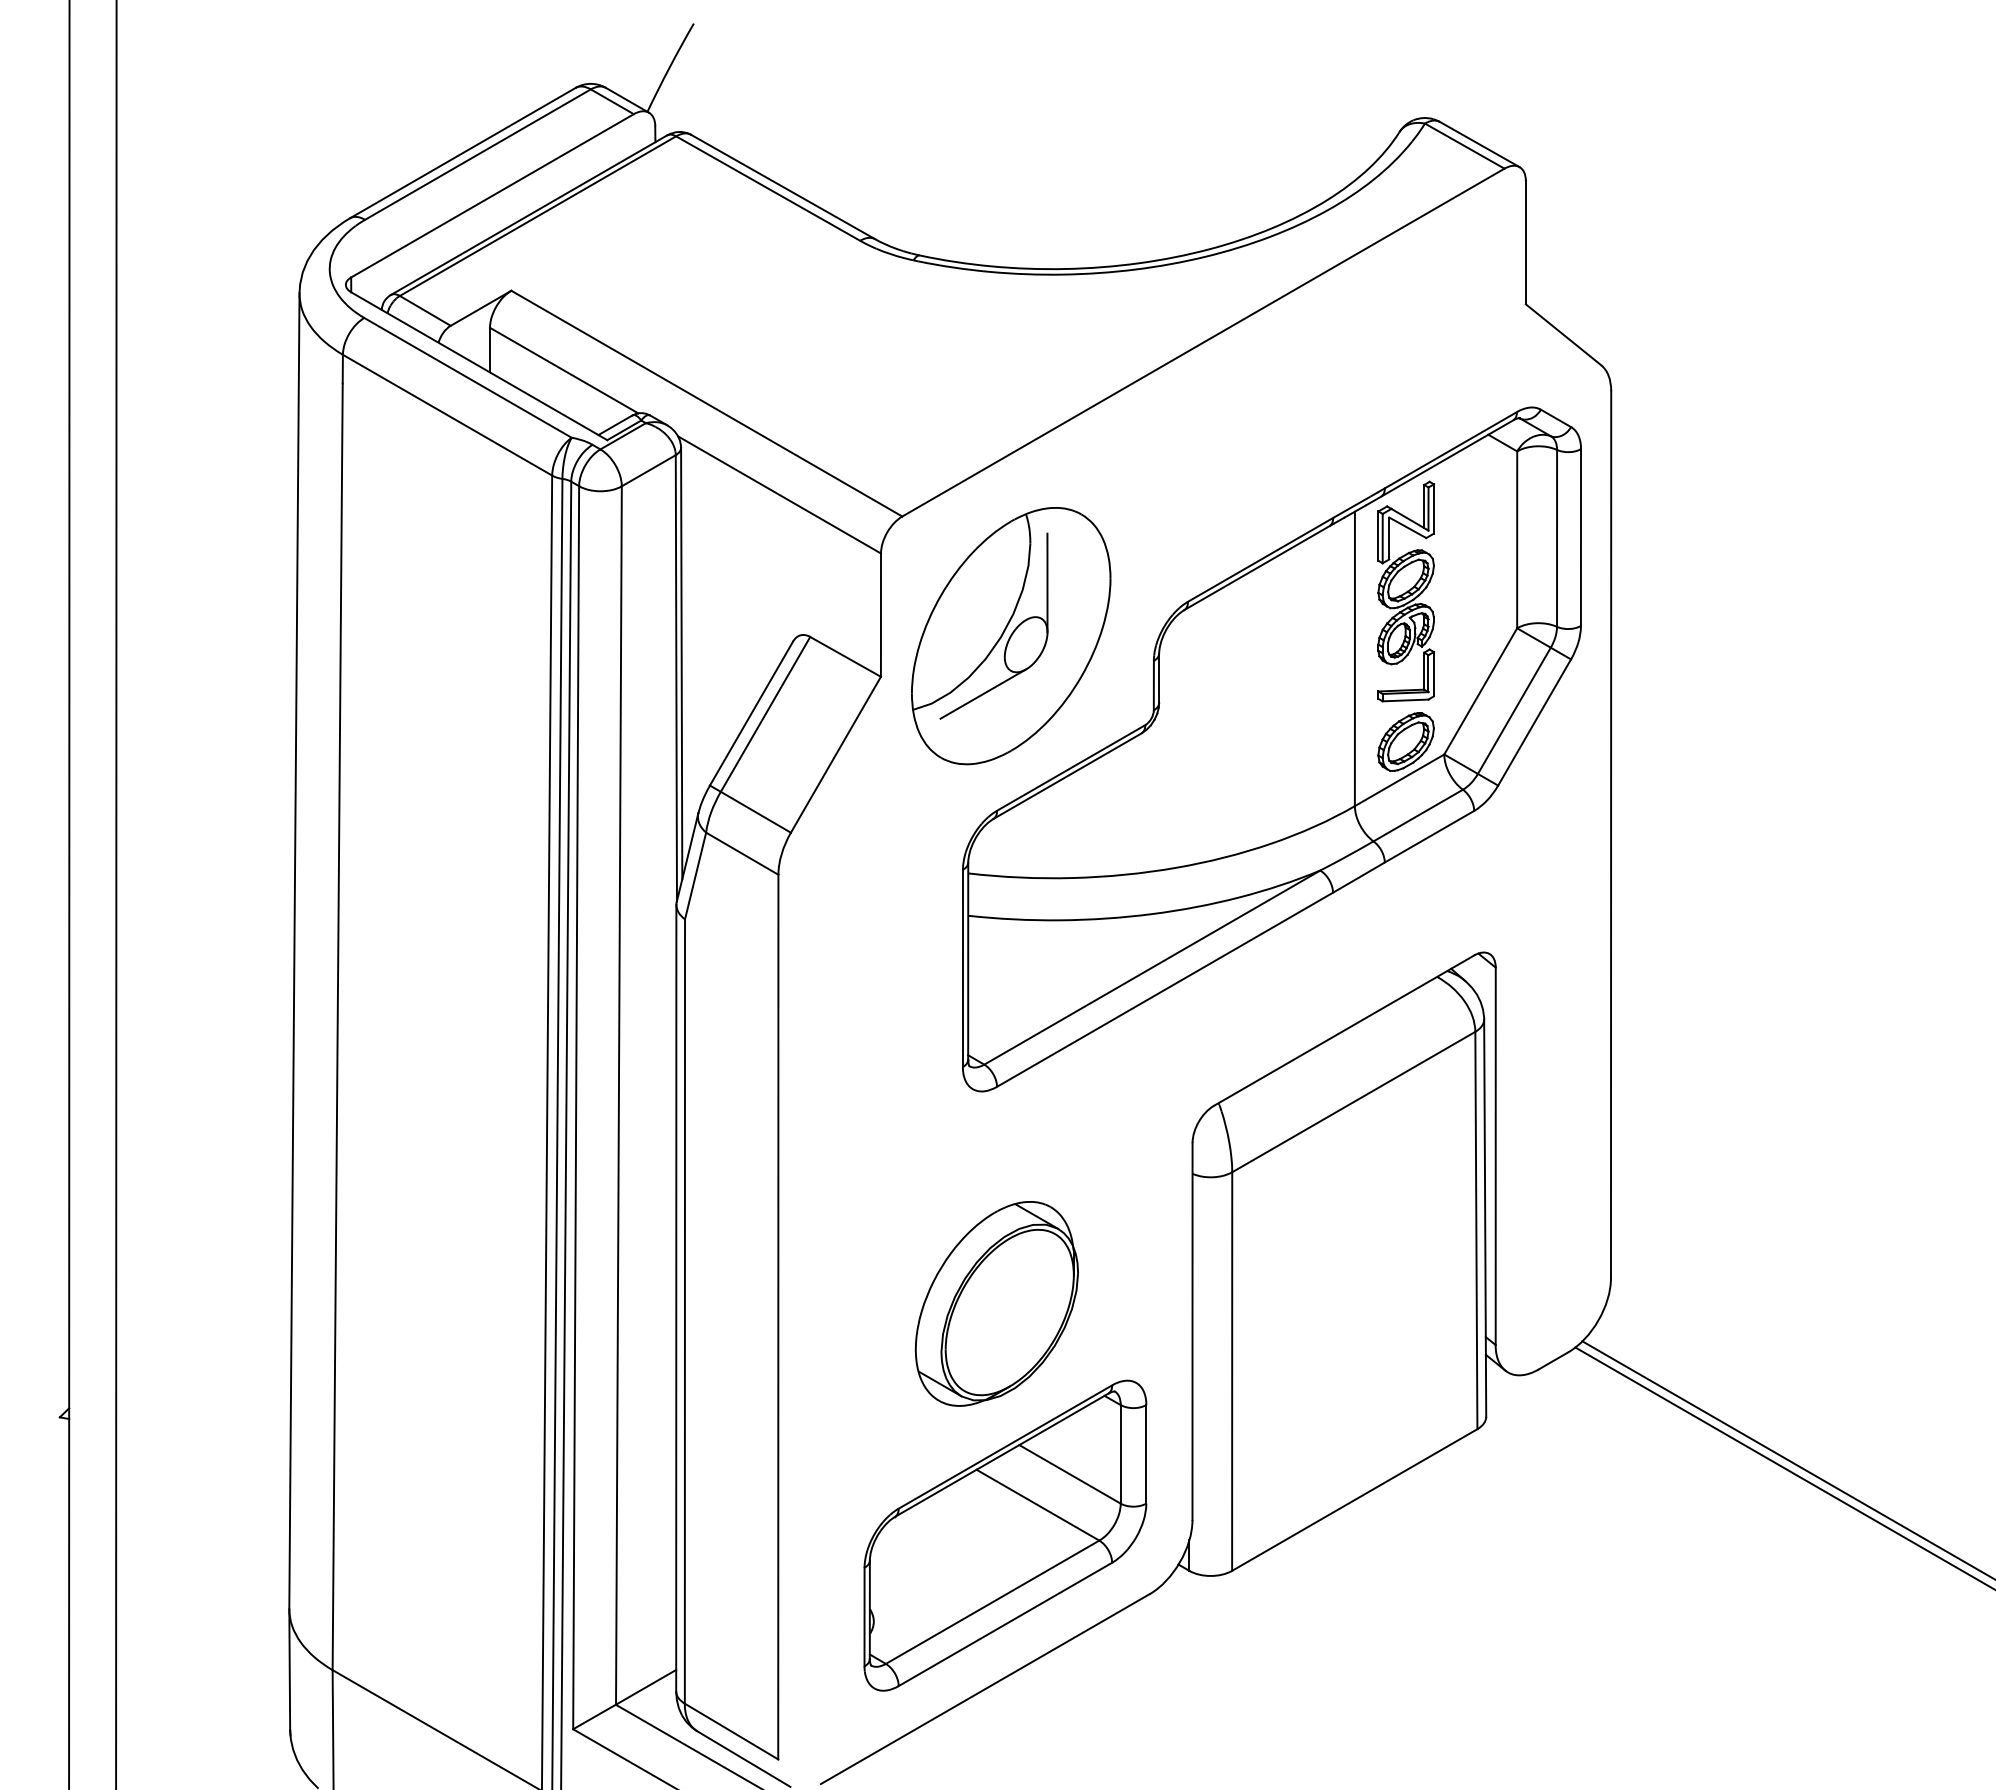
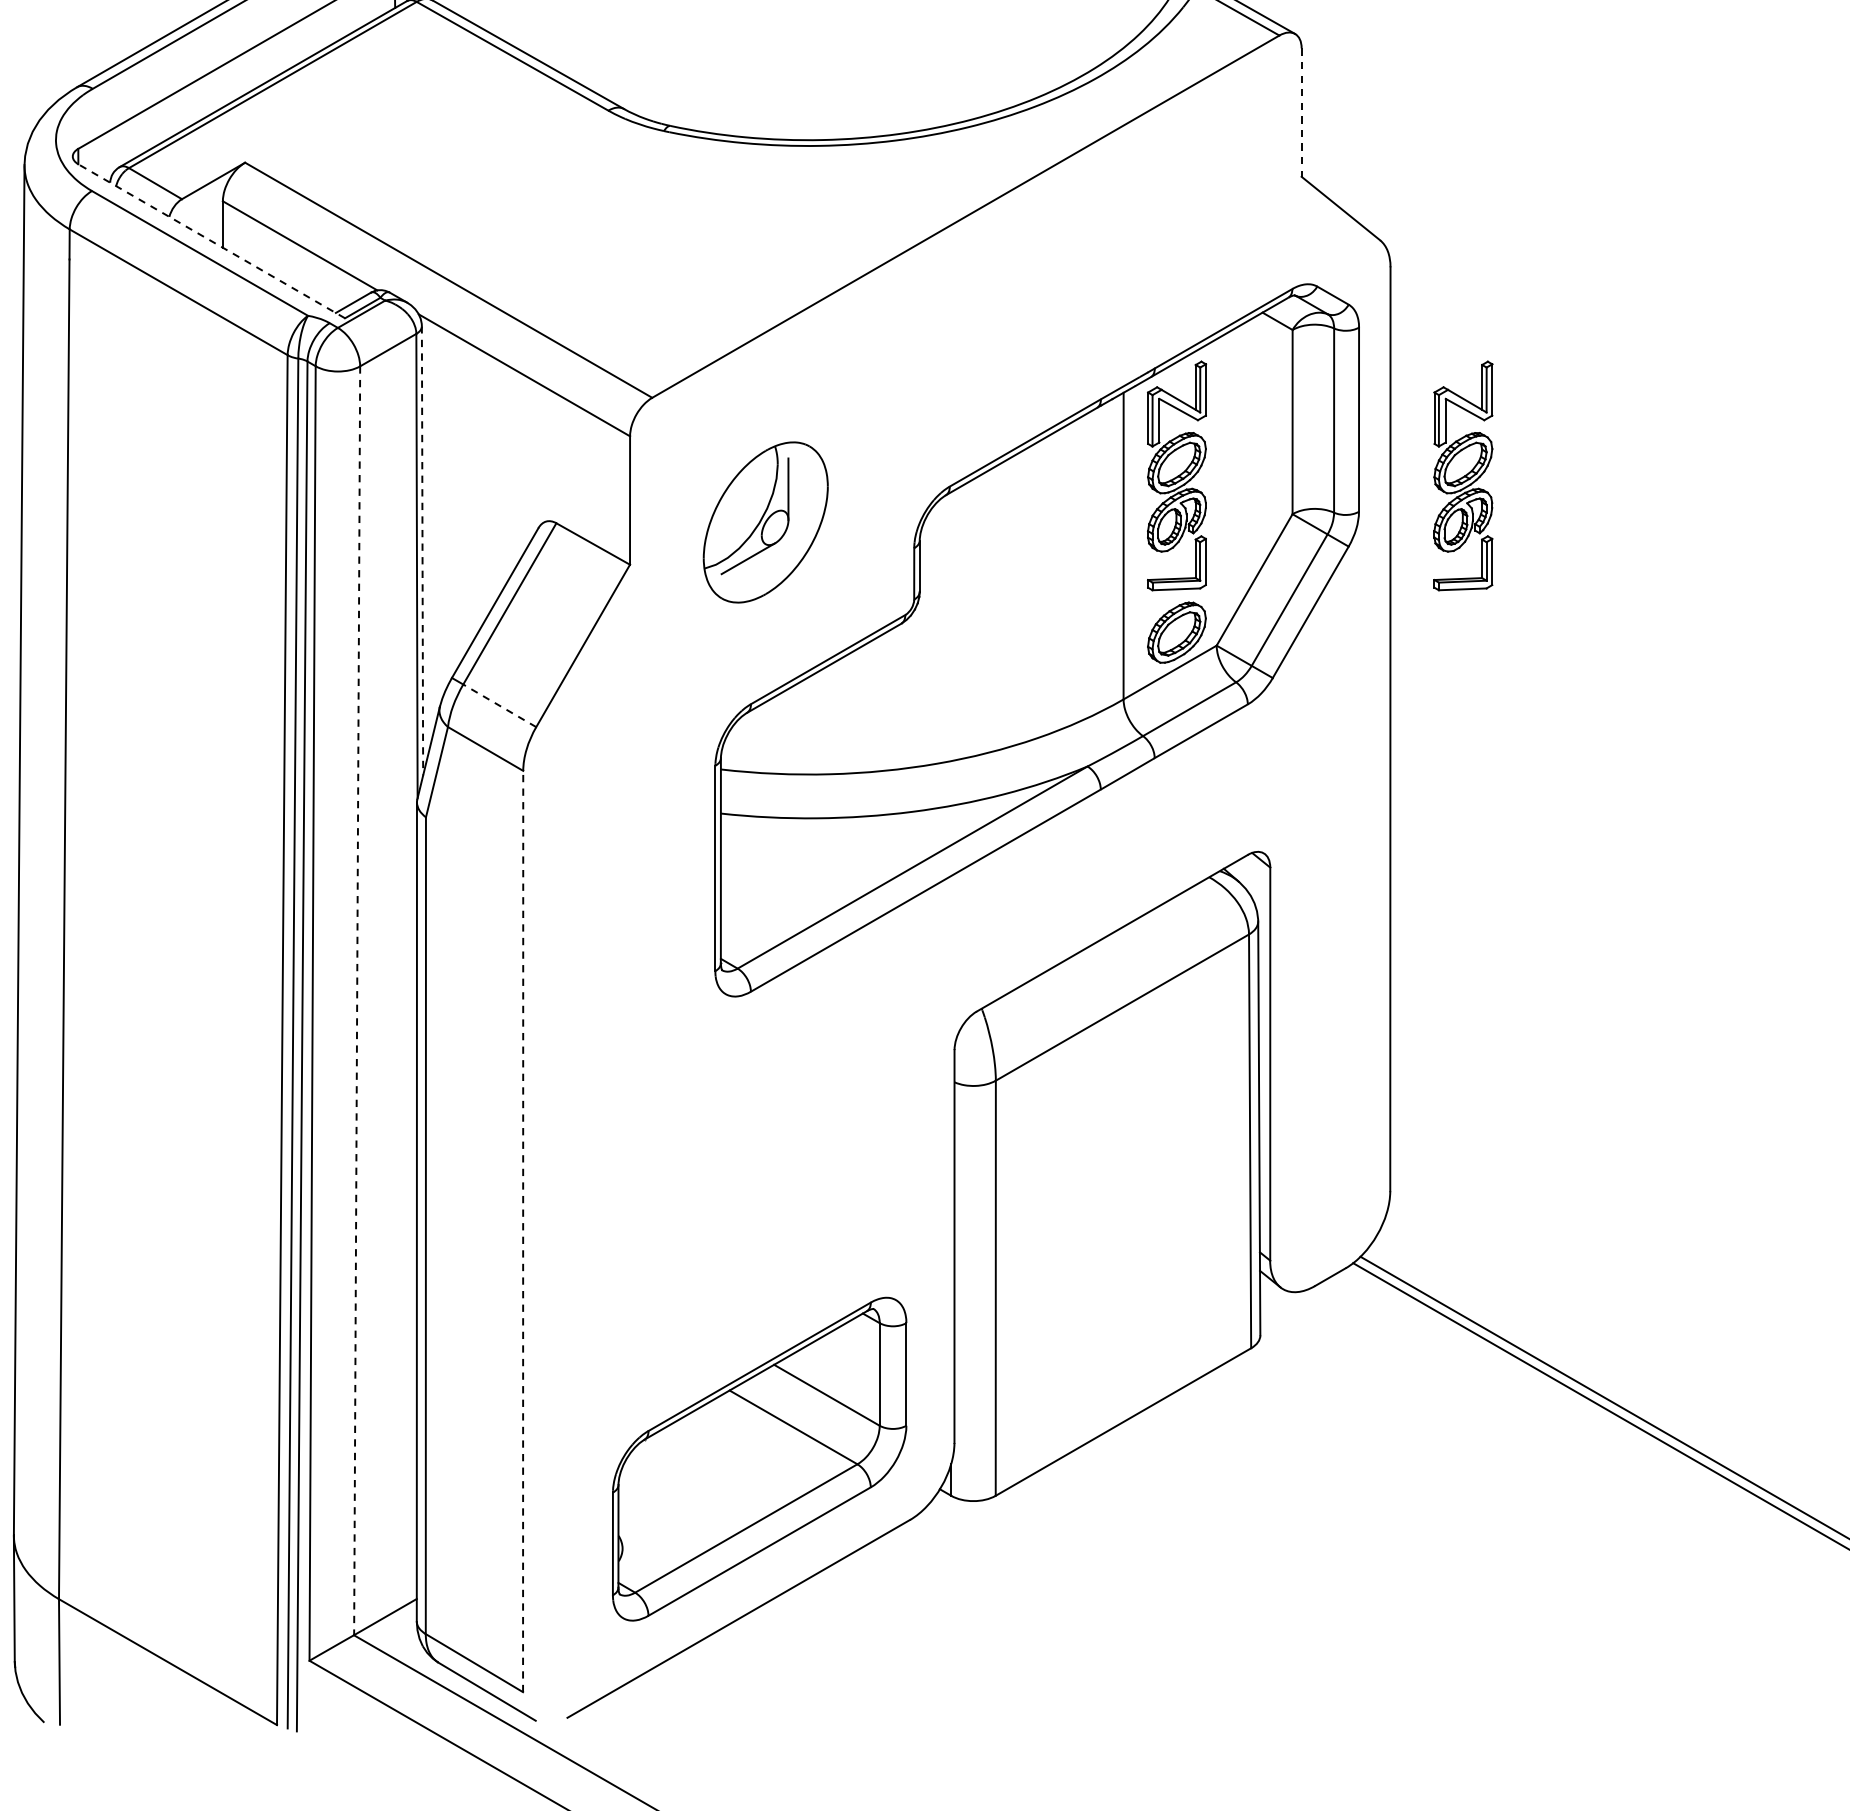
line: (1525, 242) -> (1301, 112), solid -> dashed
line: (479, 366) -> (211, 241), solid -> dashed
part: (1681, 591) -> (1463, 475), added
part: (1011, 636) -> (765, 522), size x0.6
line: (681, 663) -> (422, 550), solid -> dashed
line: (755, 812) -> (499, 706), solid -> dashed
line: (618, 1096) -> (356, 1001), solid -> dashed
part: (996, 1303) -> (750, 1217), removed
line: (778, 1316) -> (523, 1230), solid -> dashed

